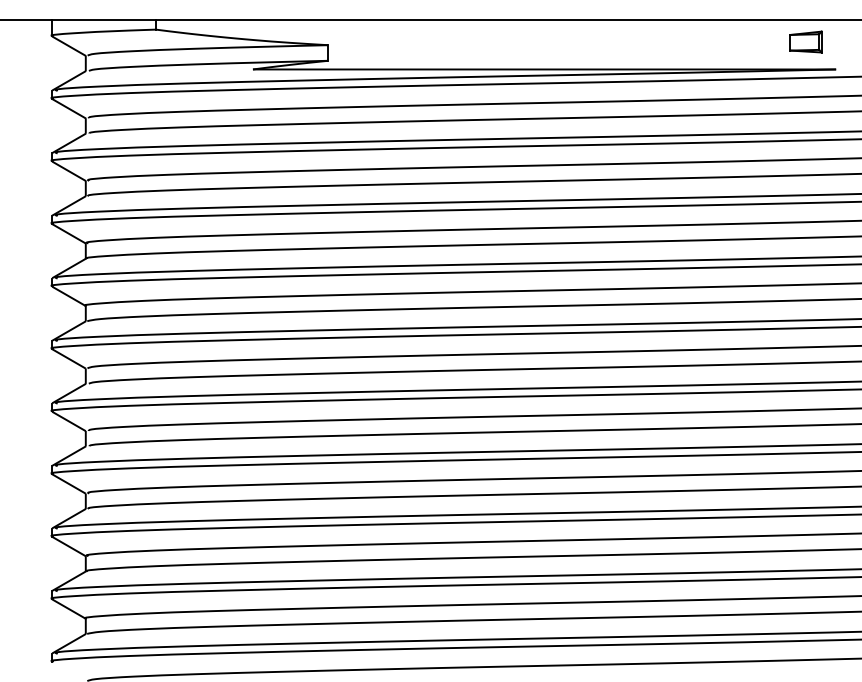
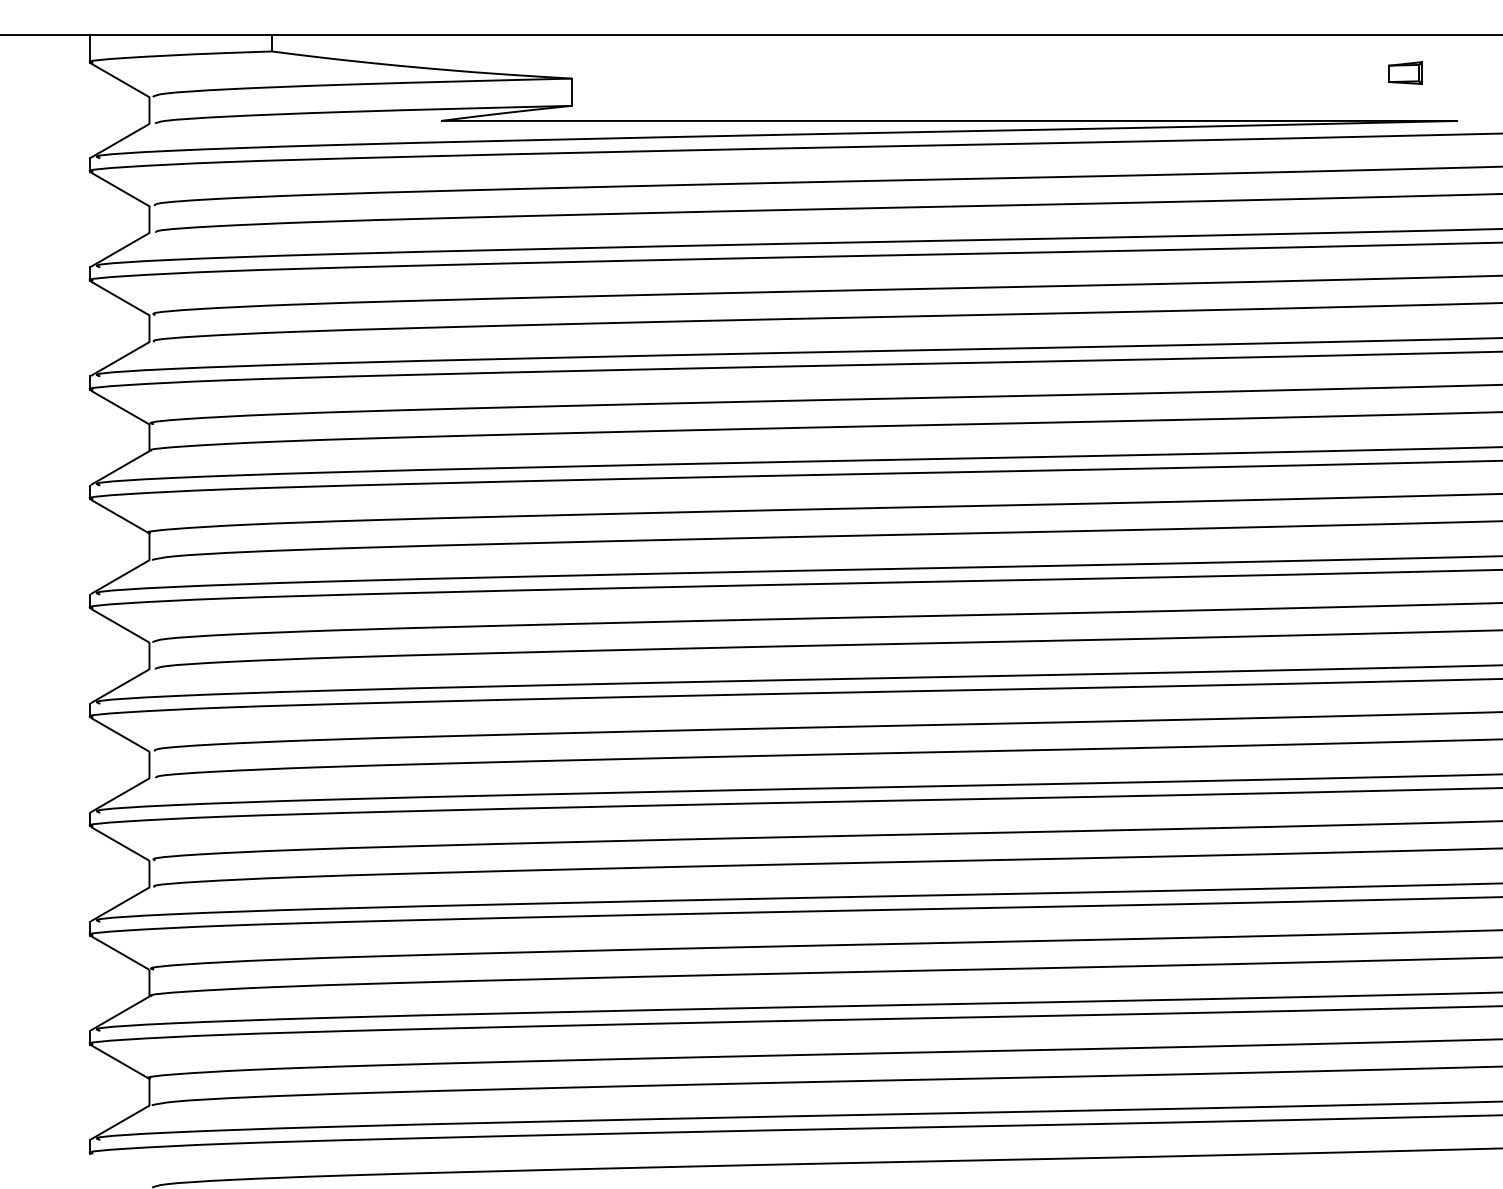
part: (805, 41) -> (1404, 72), size x0.6

